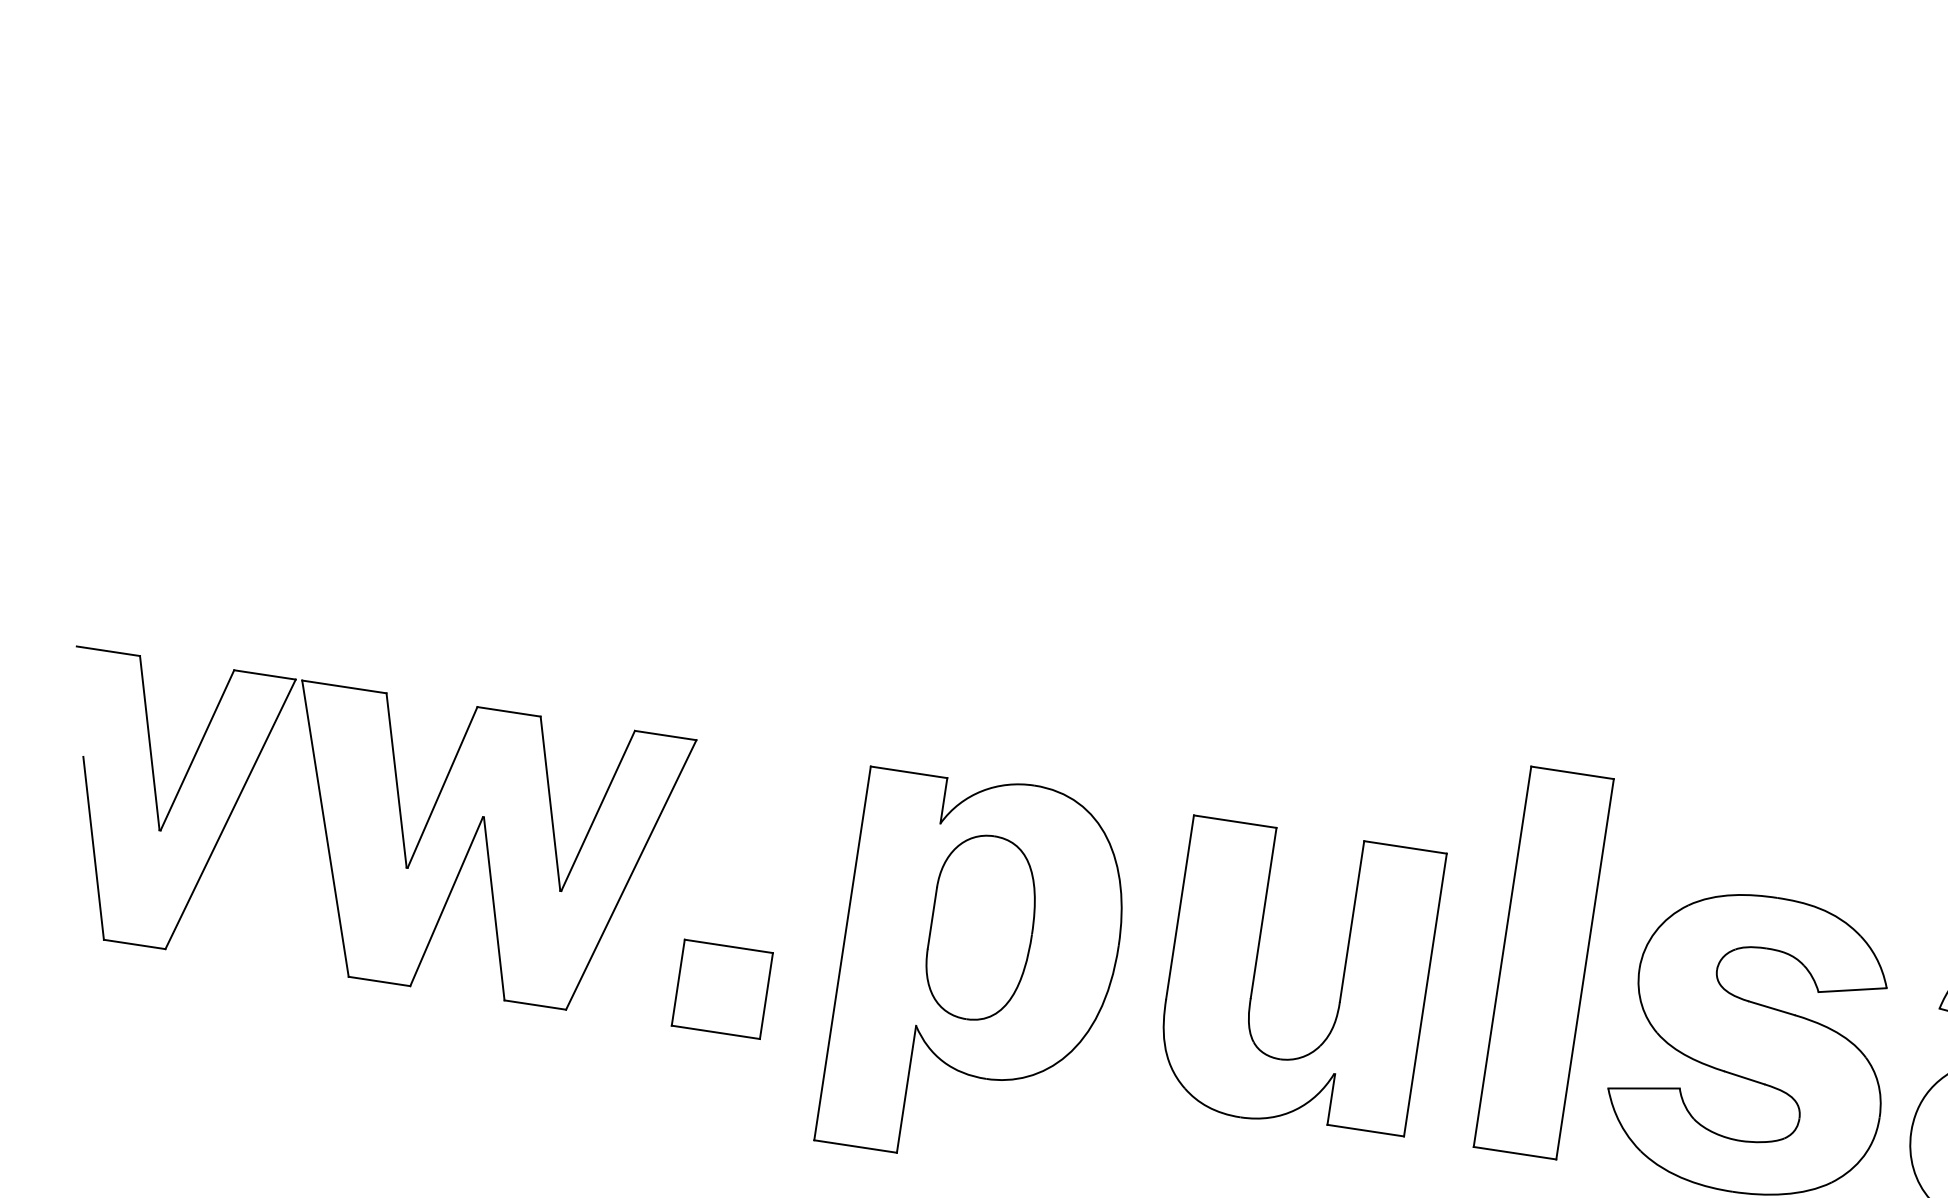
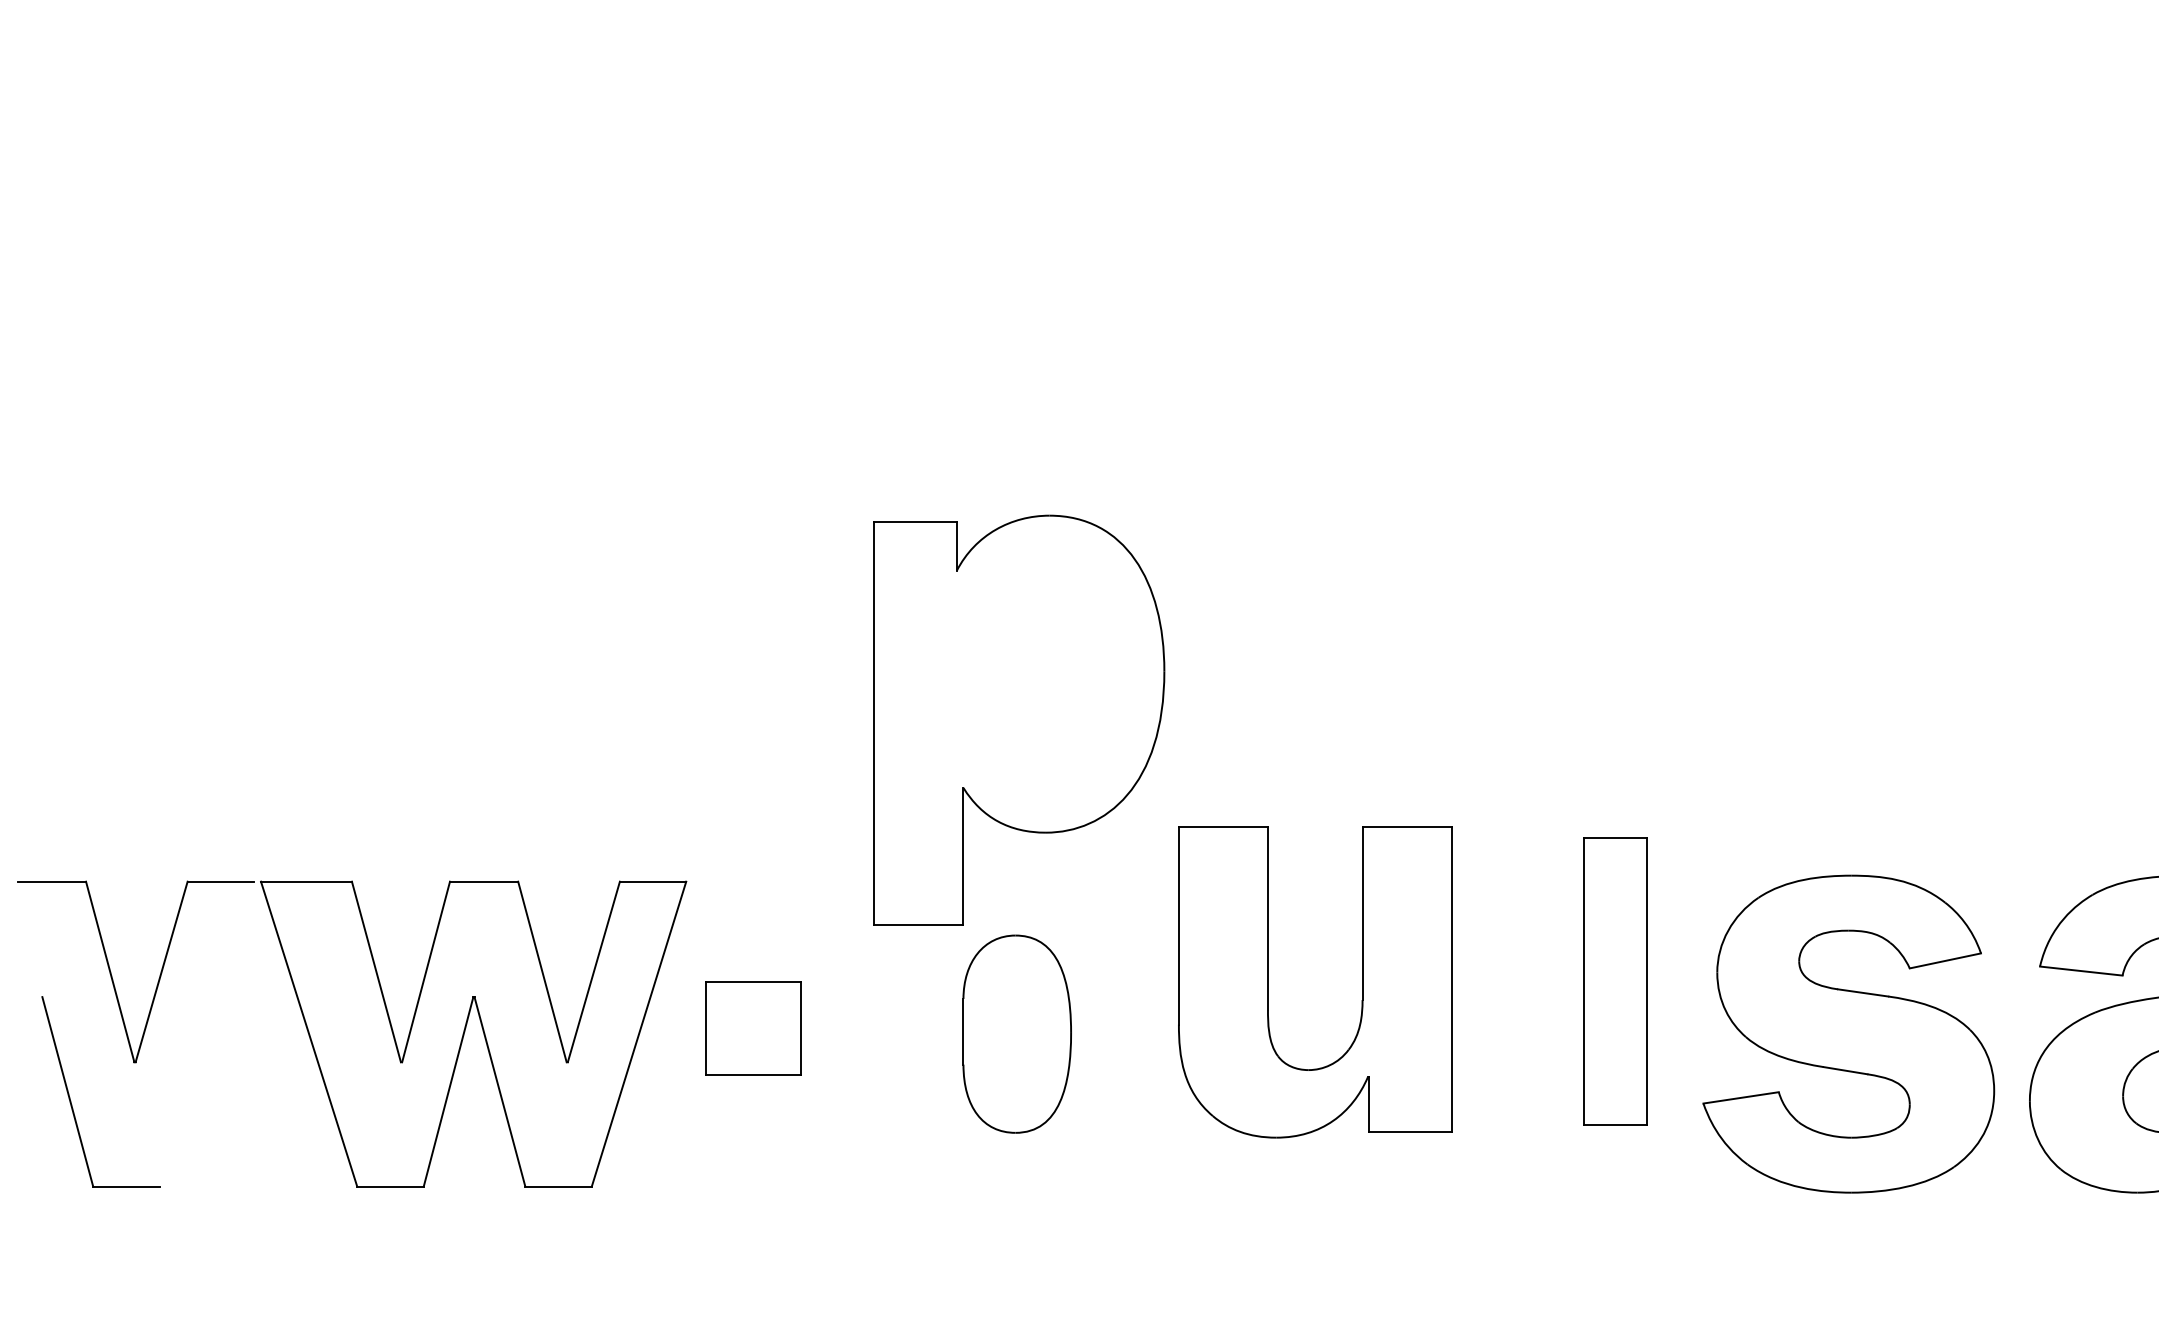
line: (230, 813) -> (206, 1033), removed
part: (1543, 962) -> (1615, 981), size x0.7
part: (977, 970) -> (1019, 719), moved
part: (1255, 972) -> (1268, 982), moved
part: (722, 989) -> (753, 1028), moved

